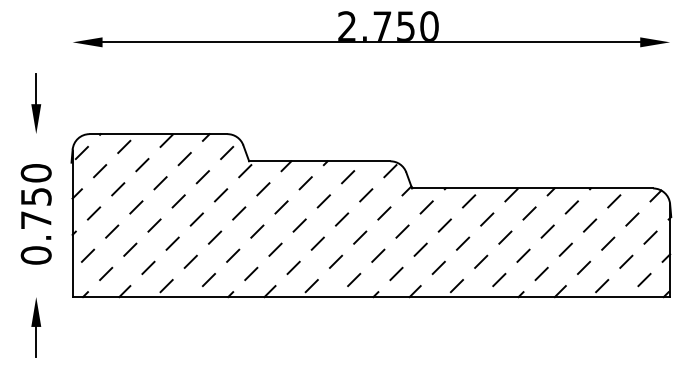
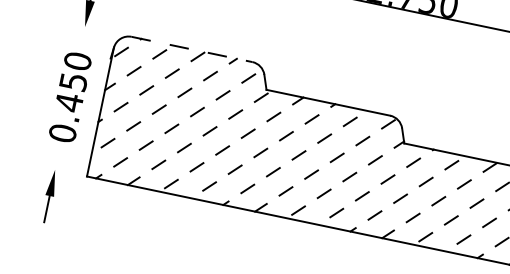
line: (158, 134) -> (192, 49), solid -> dashed
text: (36, 220) -> (69, 102), 0.750 -> 0.450

